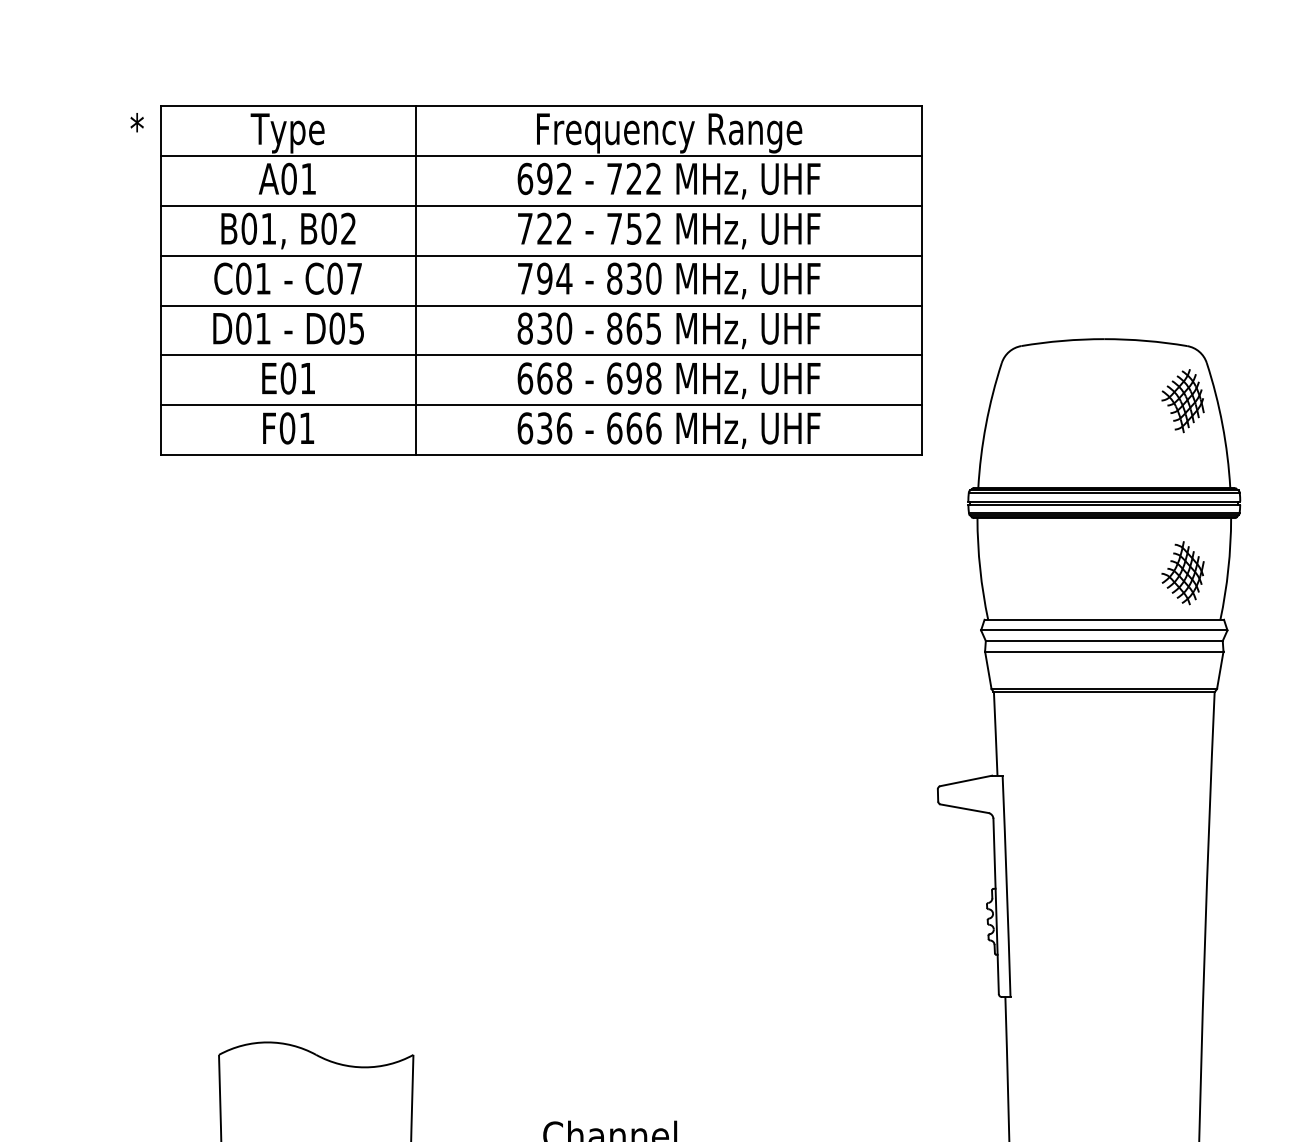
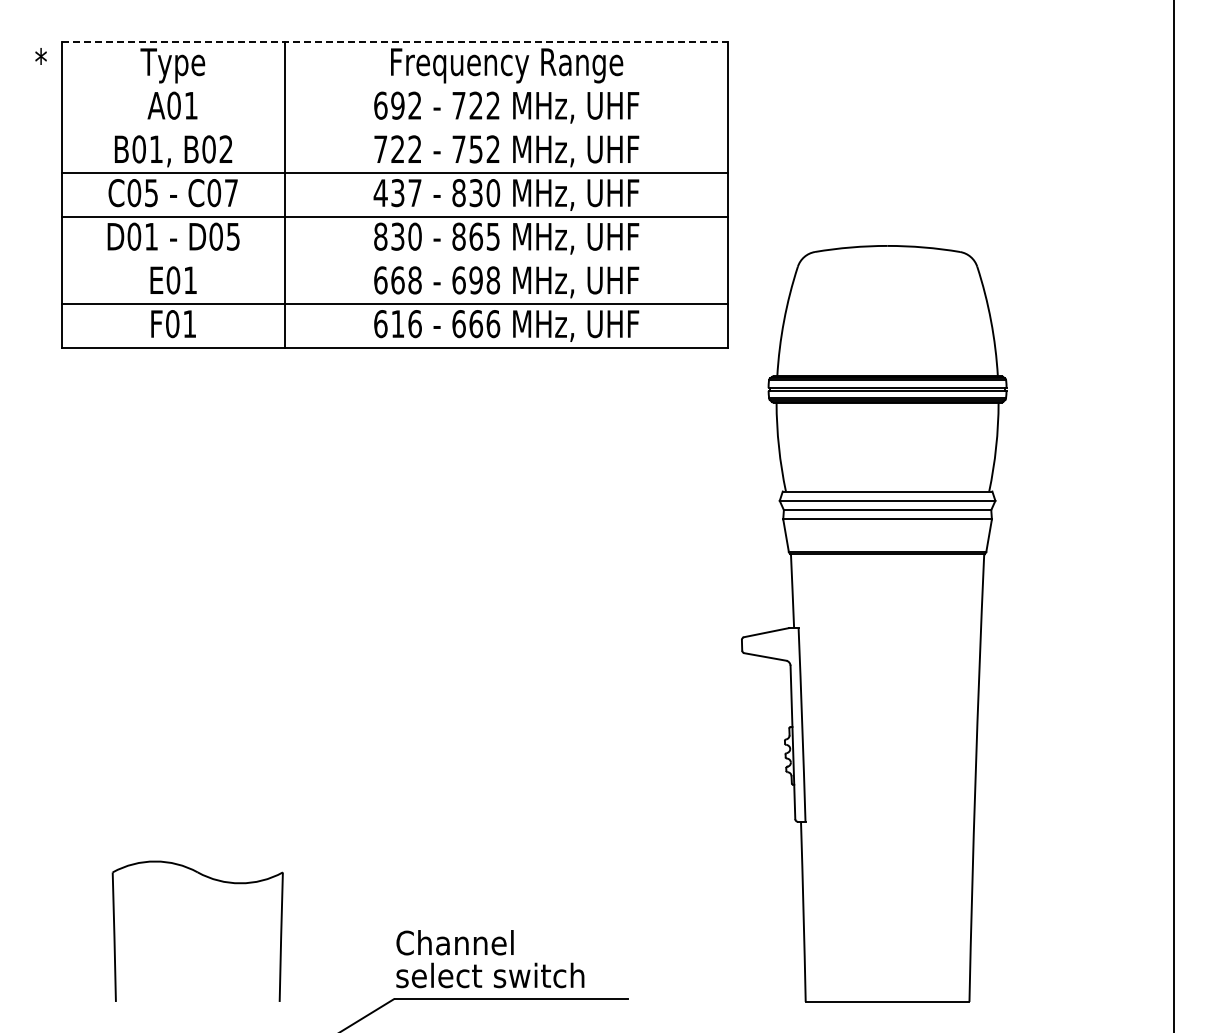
line: (540, 105) -> (394, 41), solid -> dashed
line: (540, 155) -> (394, 85), removed
line: (540, 206) -> (394, 129), removed
text: (544, 278) -> (397, 192), 794 -> 437
text: (263, 279) -> (151, 193), C01 -> C05
line: (540, 355) -> (394, 260), removed
part: (1183, 401) -> (956, 300), removed
text: (544, 428) -> (397, 324), 636 -> 616
part: (1183, 572) -> (956, 450), removed

